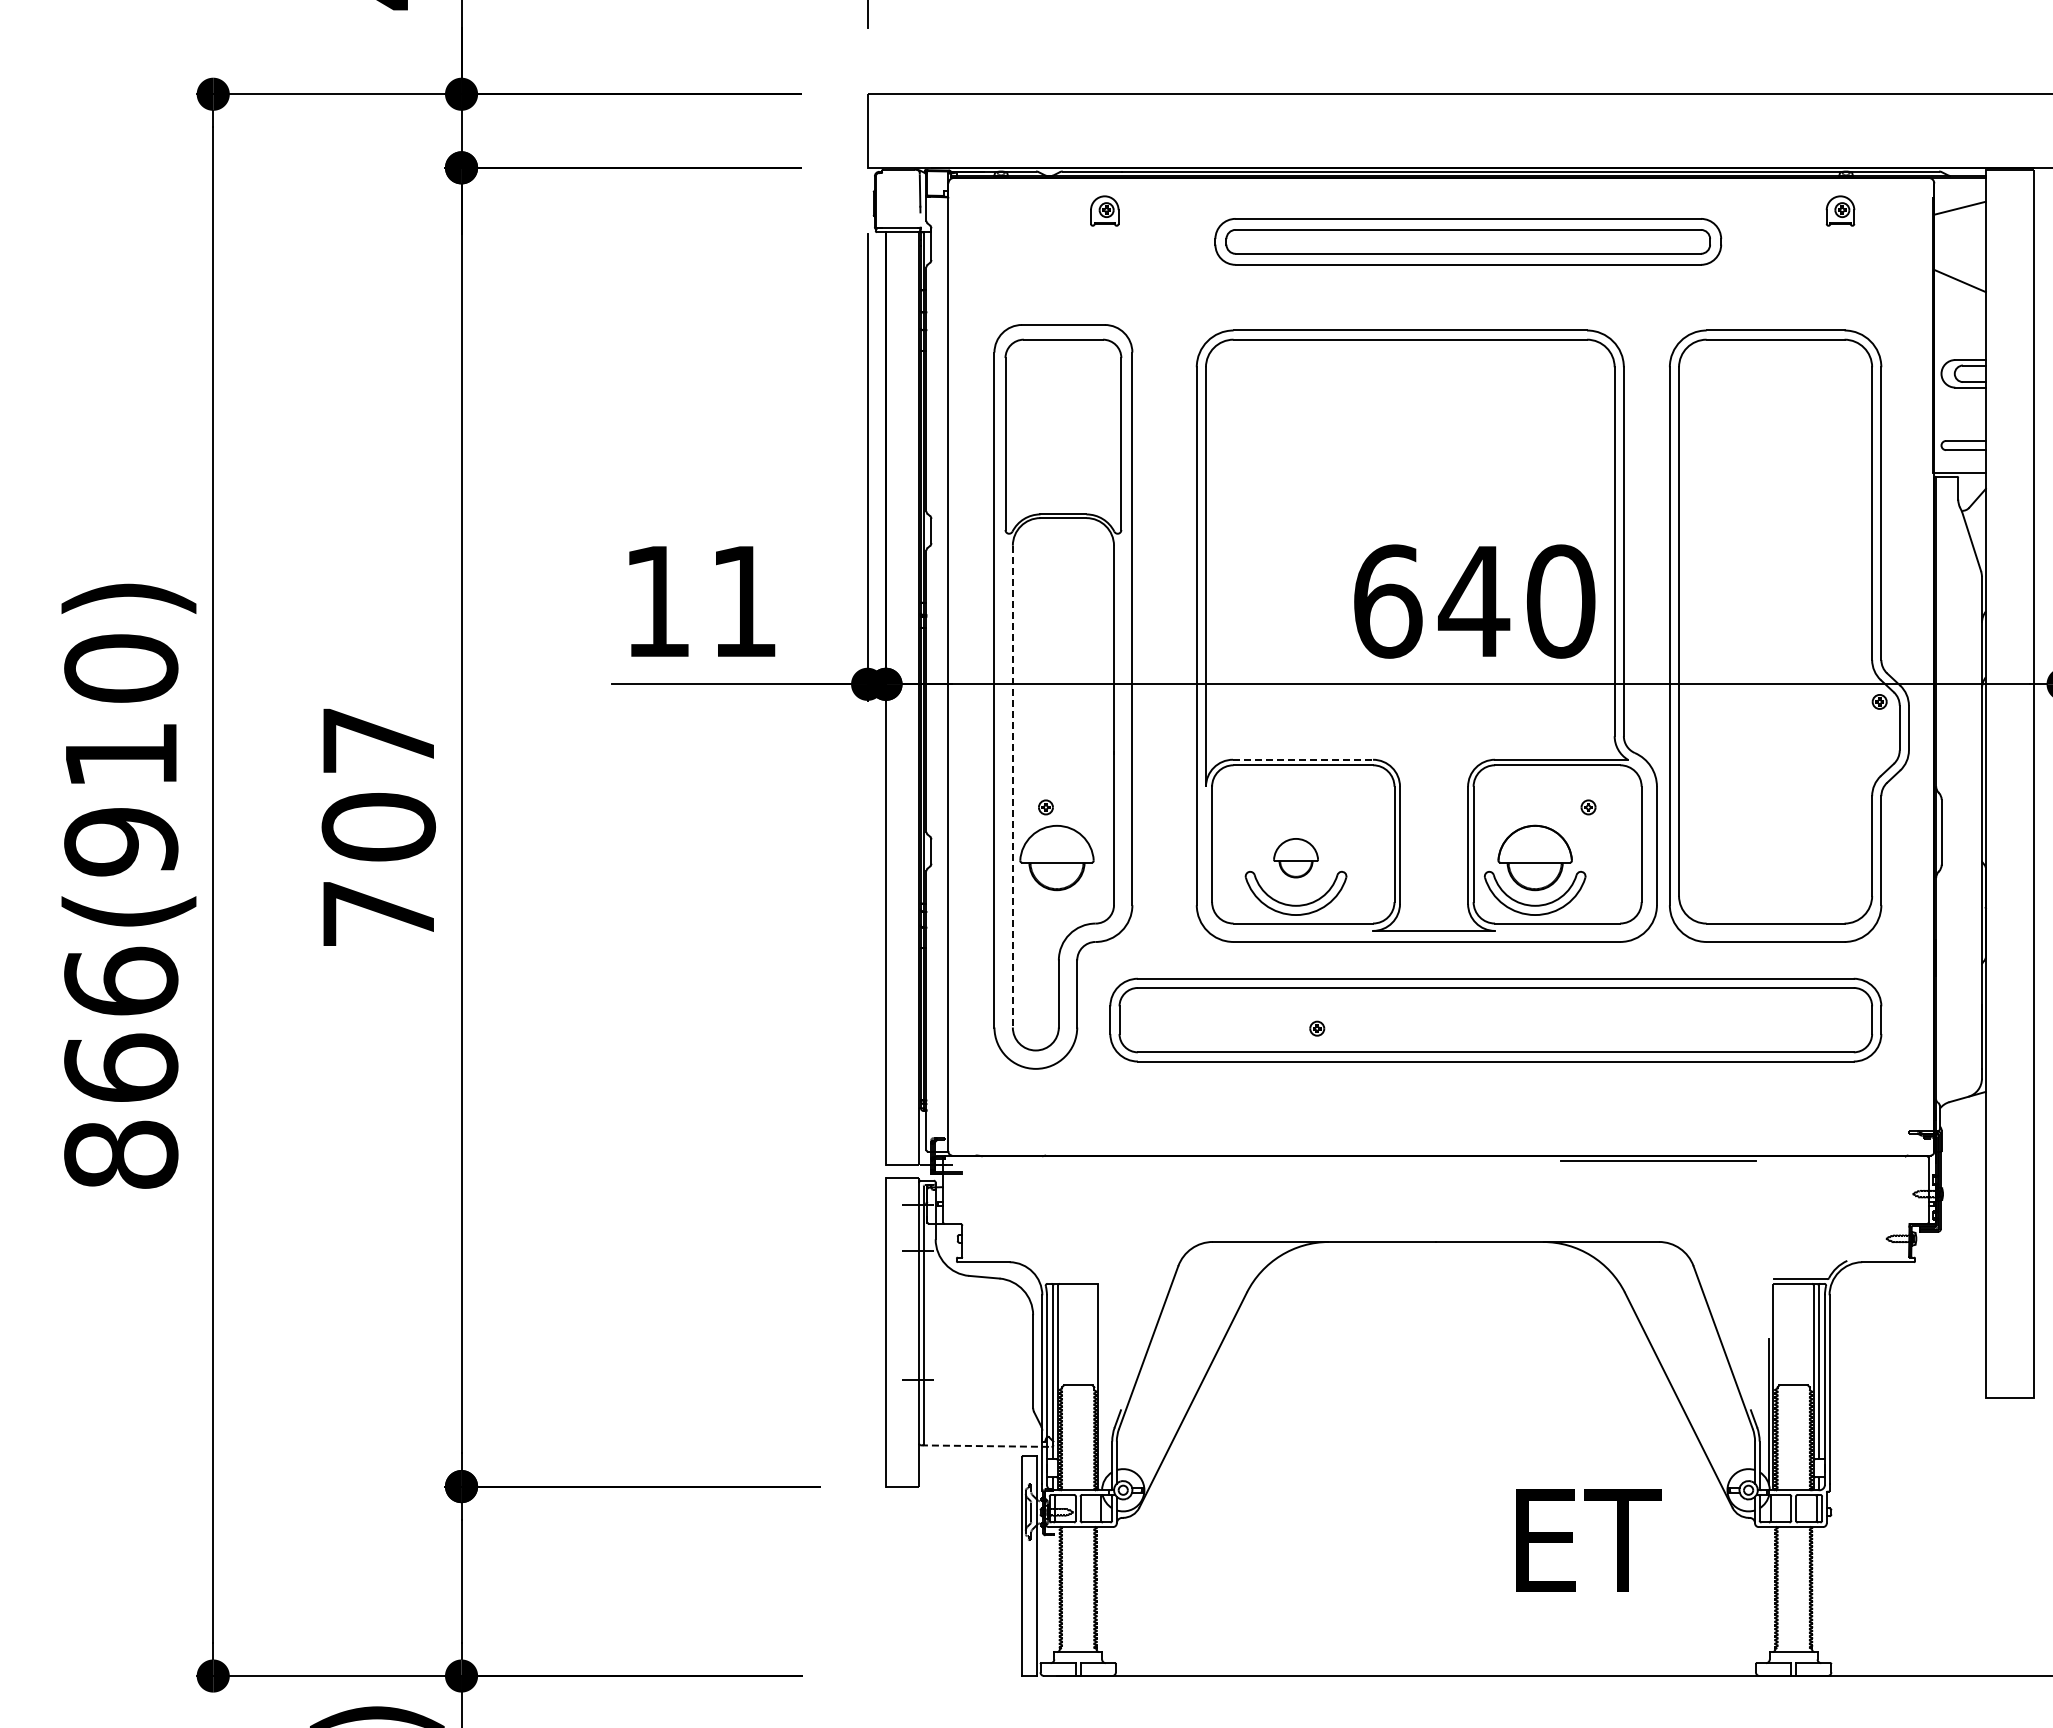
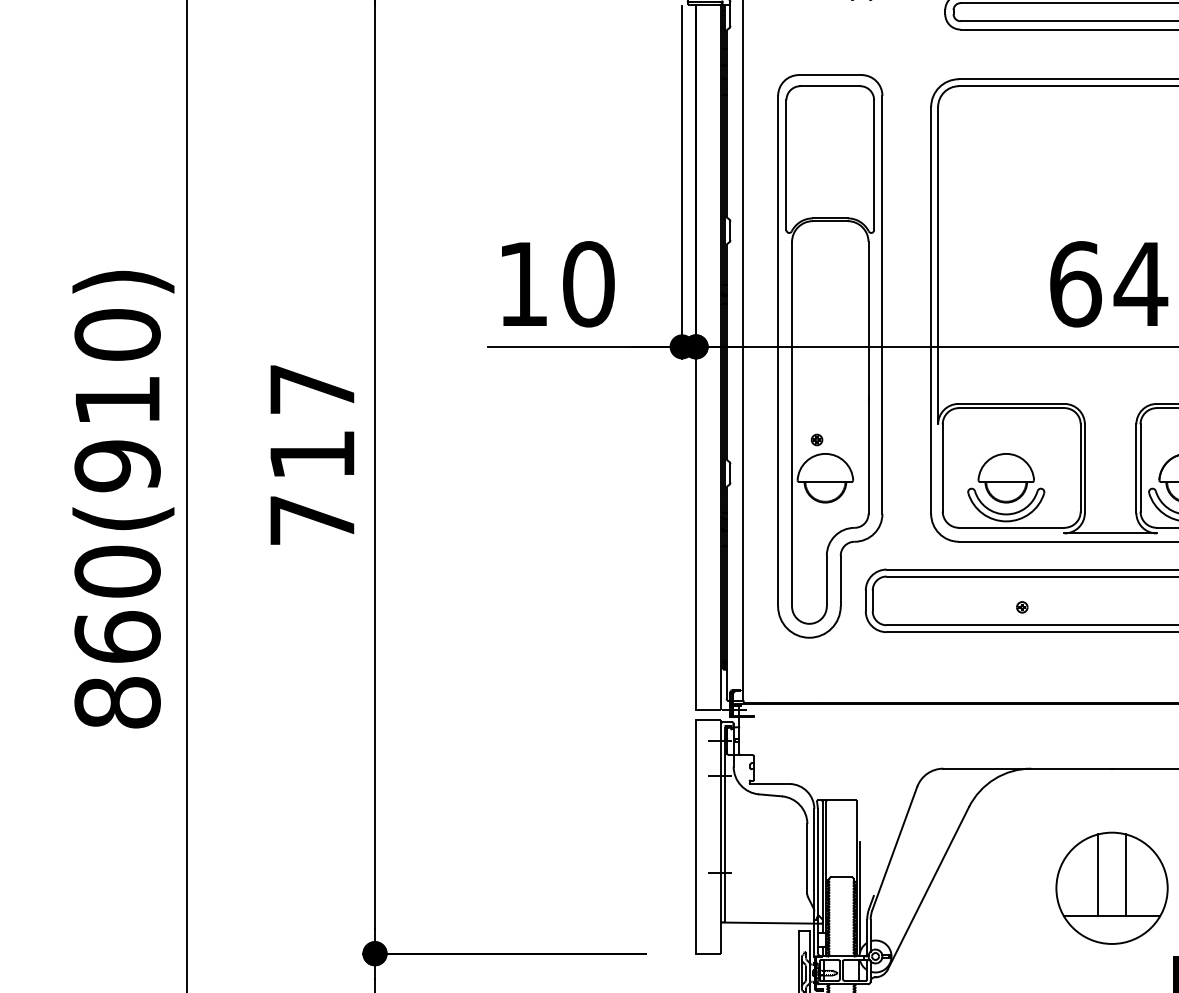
text: (744, 601) -> (589, 284), 11 -> 10
line: (1303, 759) -> (1011, 403), dashed -> solid
line: (1012, 786) -> (791, 424), dashed -> solid
text: (378, 827) -> (312, 455), 707 -> 717
part: (1295, 858) -> (1005, 478), size x1.67
text: (121, 980) -> (117, 570), 866(910) -> 860(910)
part: (1435, 1399) -> (1111, 887), added
line: (1103, 1411) -> (860, 896), added
line: (986, 1446) -> (772, 923), dashed -> solid

